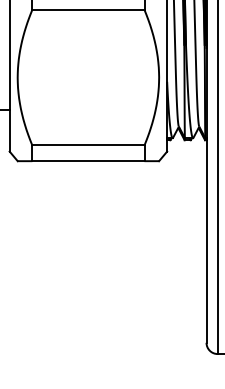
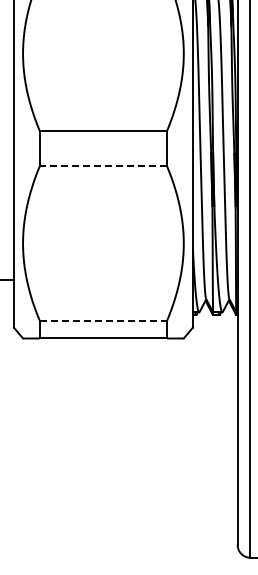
line: (88, 9) -> (103, 166), solid -> dashed
line: (88, 145) -> (103, 320), solid -> dashed

